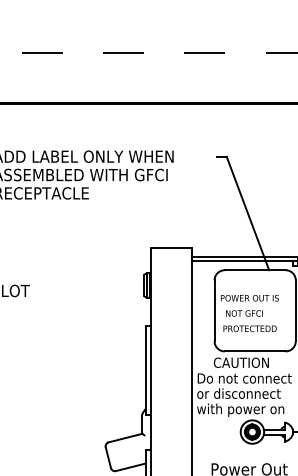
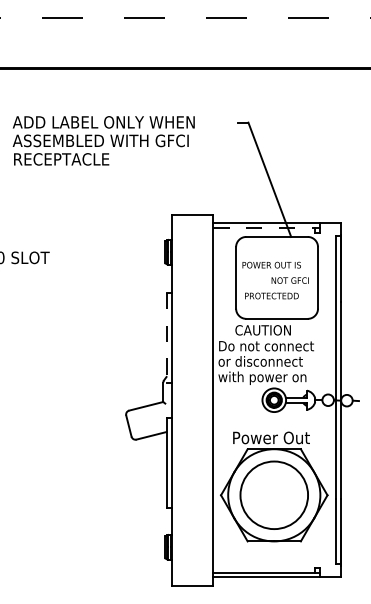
line: (242, 260) -> (264, 227), solid -> dashed
text: (243, 313) -> (289, 280), moved
line: (145, 370) -> (166, 338), solid -> dashed

